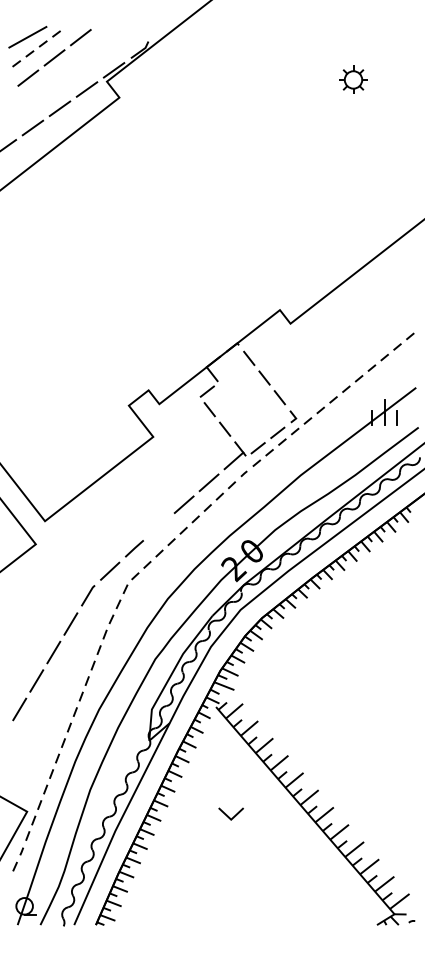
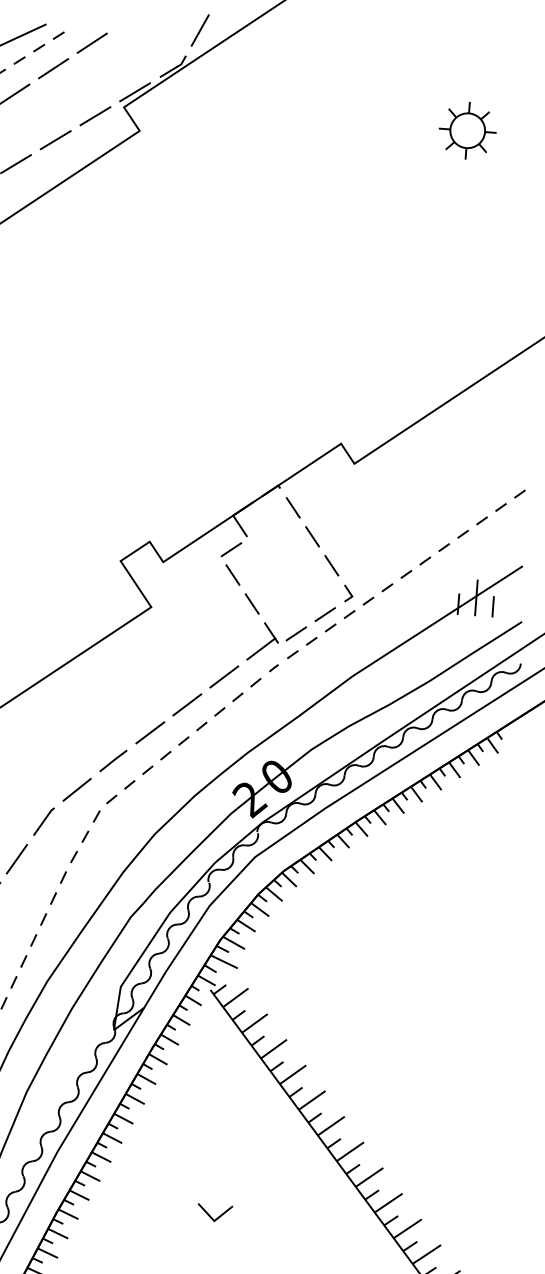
line: (156, 22) -> (199, 30), added
part: (353, 79) -> (467, 130), size x1.43
line: (158, 526) -> (149, 732), added
line: (228, 815) -> (211, 1214), moved

